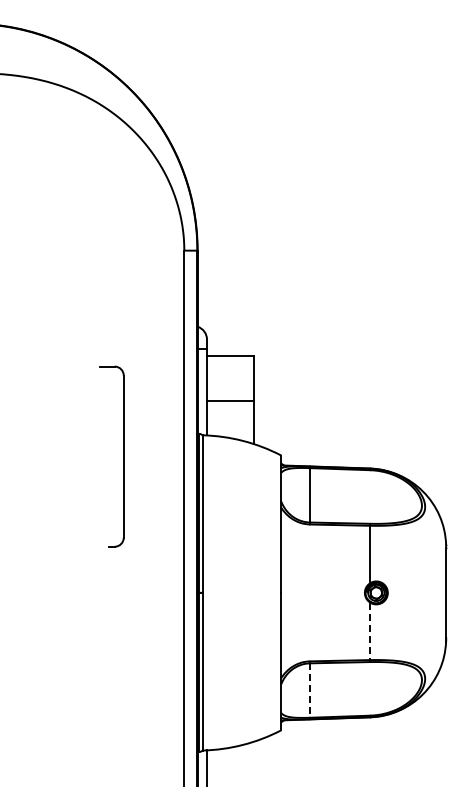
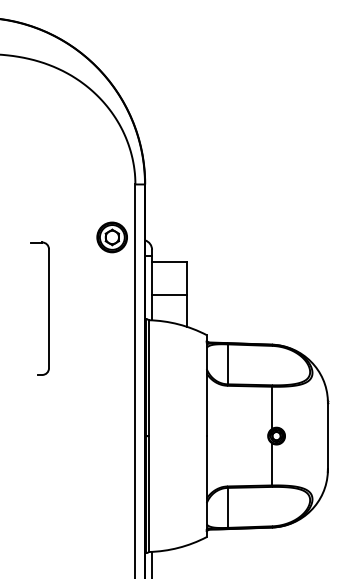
part: (152, 322) -> (112, 237), added
part: (123, 456) -> (48, 308), moved
line: (370, 631) -> (272, 464), dashed -> solid
line: (310, 691) -> (228, 508), dashed -> solid

